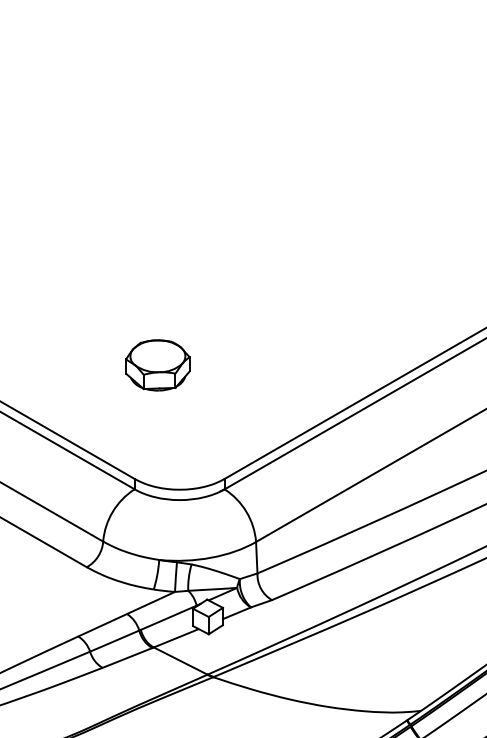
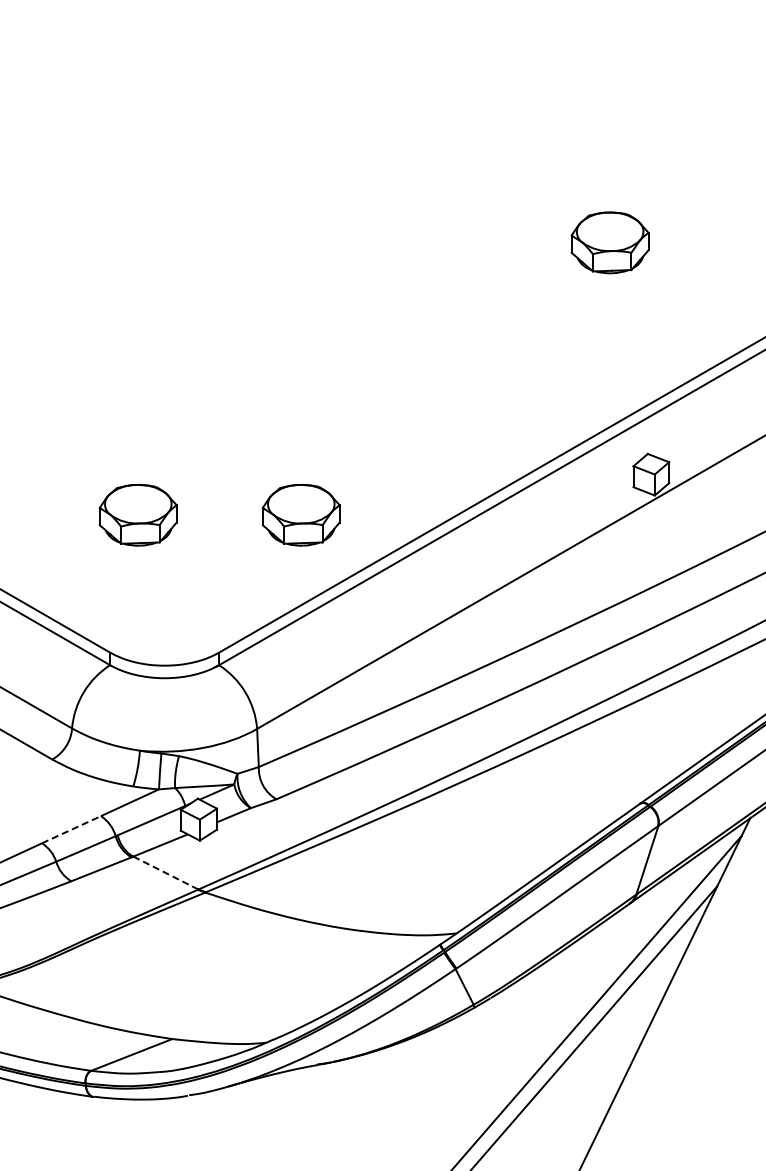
part: (291, 364) -> (300, 514), added
line: (102, 625) -> (71, 829), solid -> dashed
line: (180, 660) -> (165, 872), solid -> dashed

